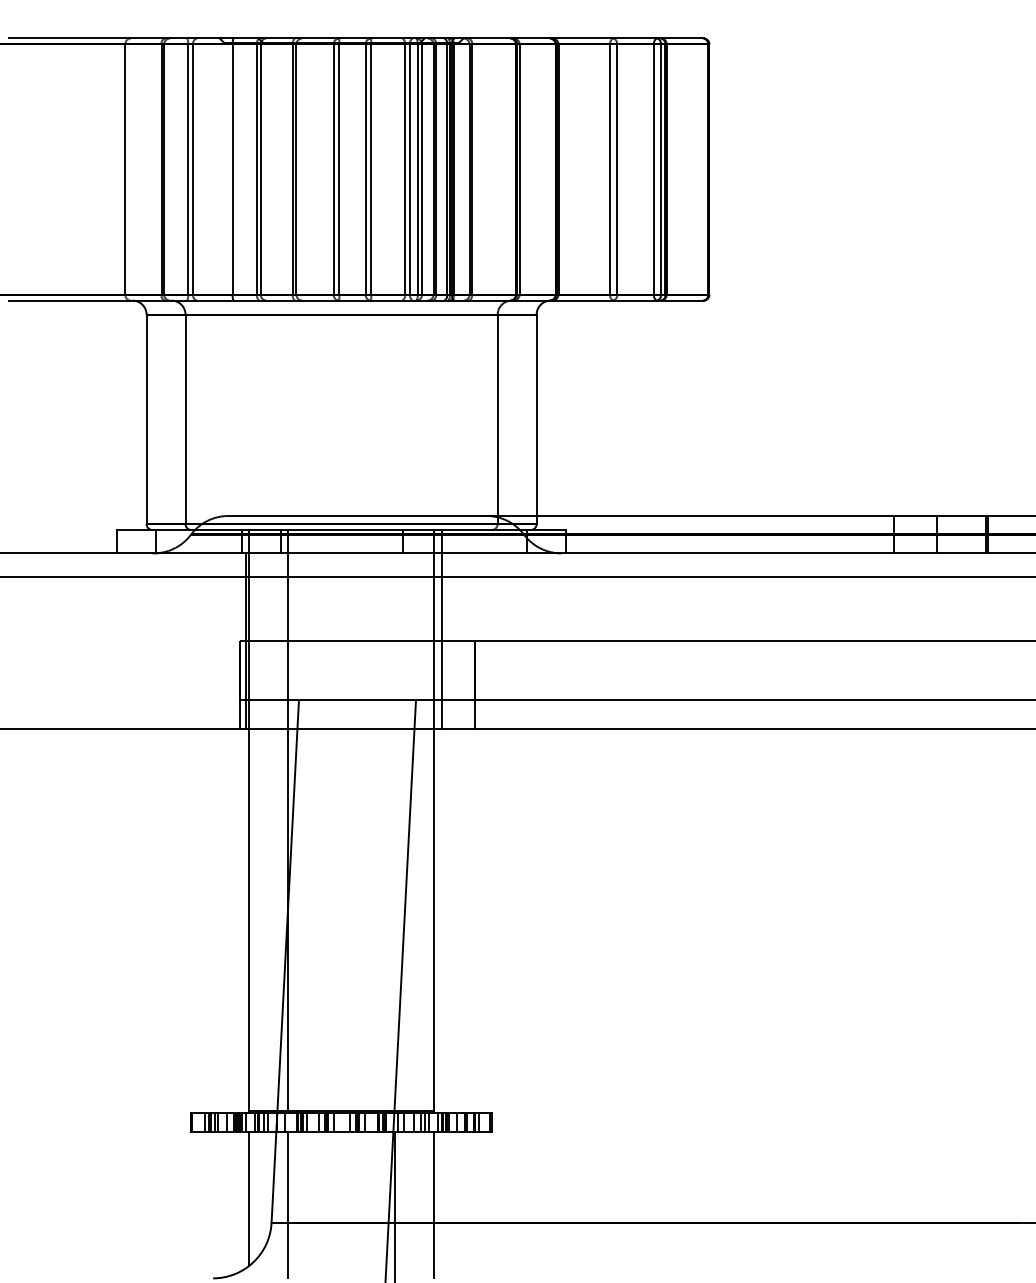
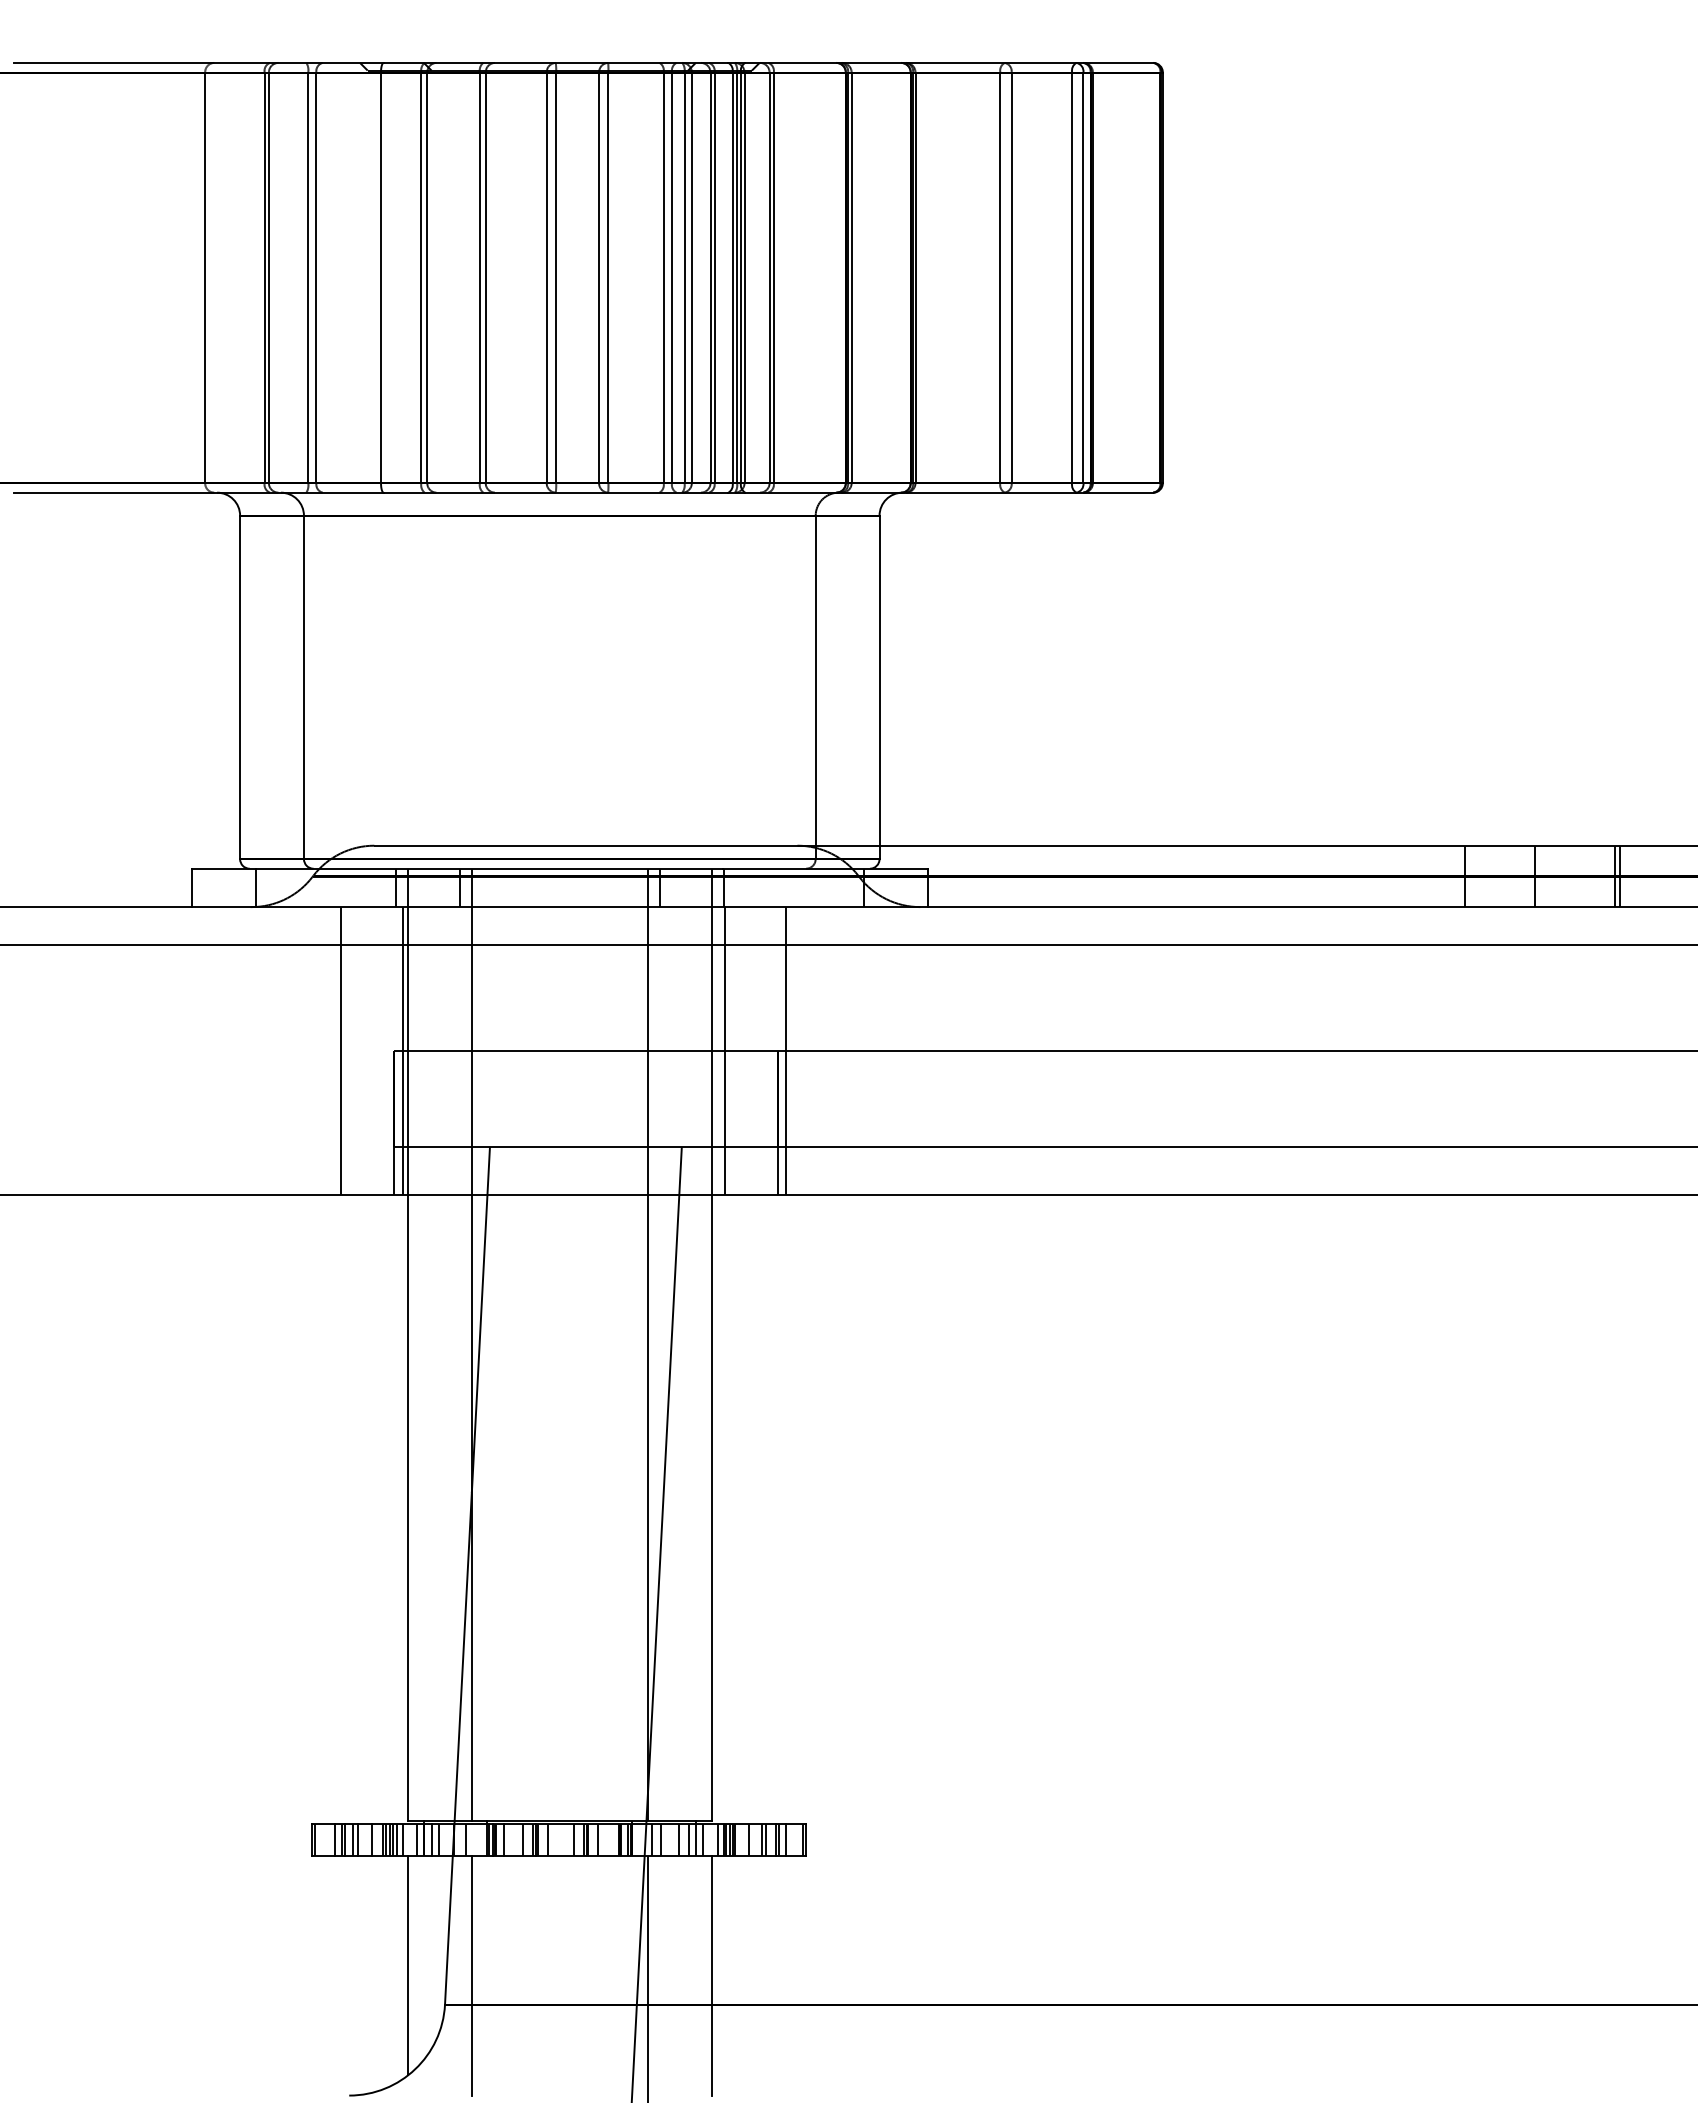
line: (208, 640) -> (341, 1049), added
line: (479, 640) -> (785, 1049), added
line: (395, 820) -> (648, 1344), added

